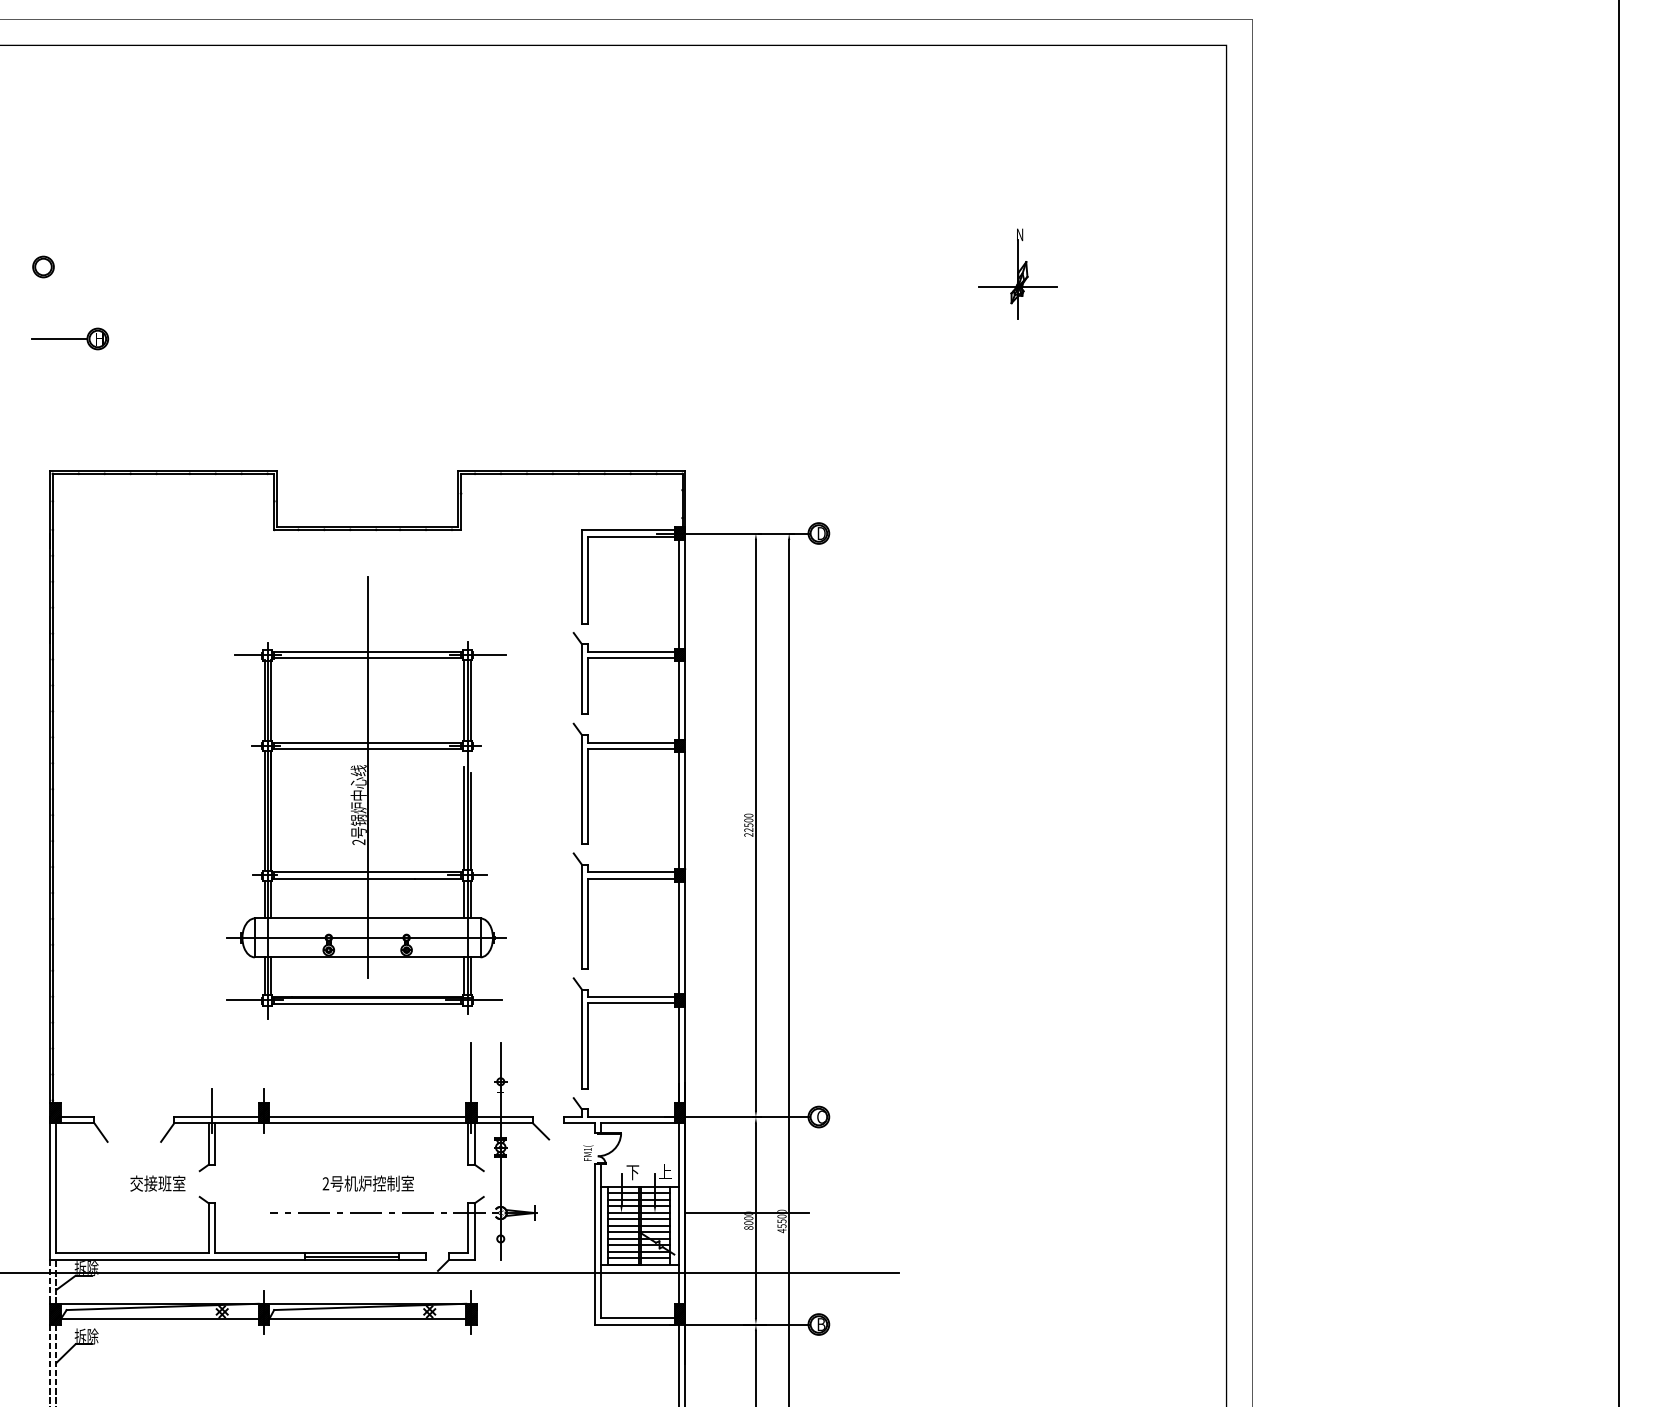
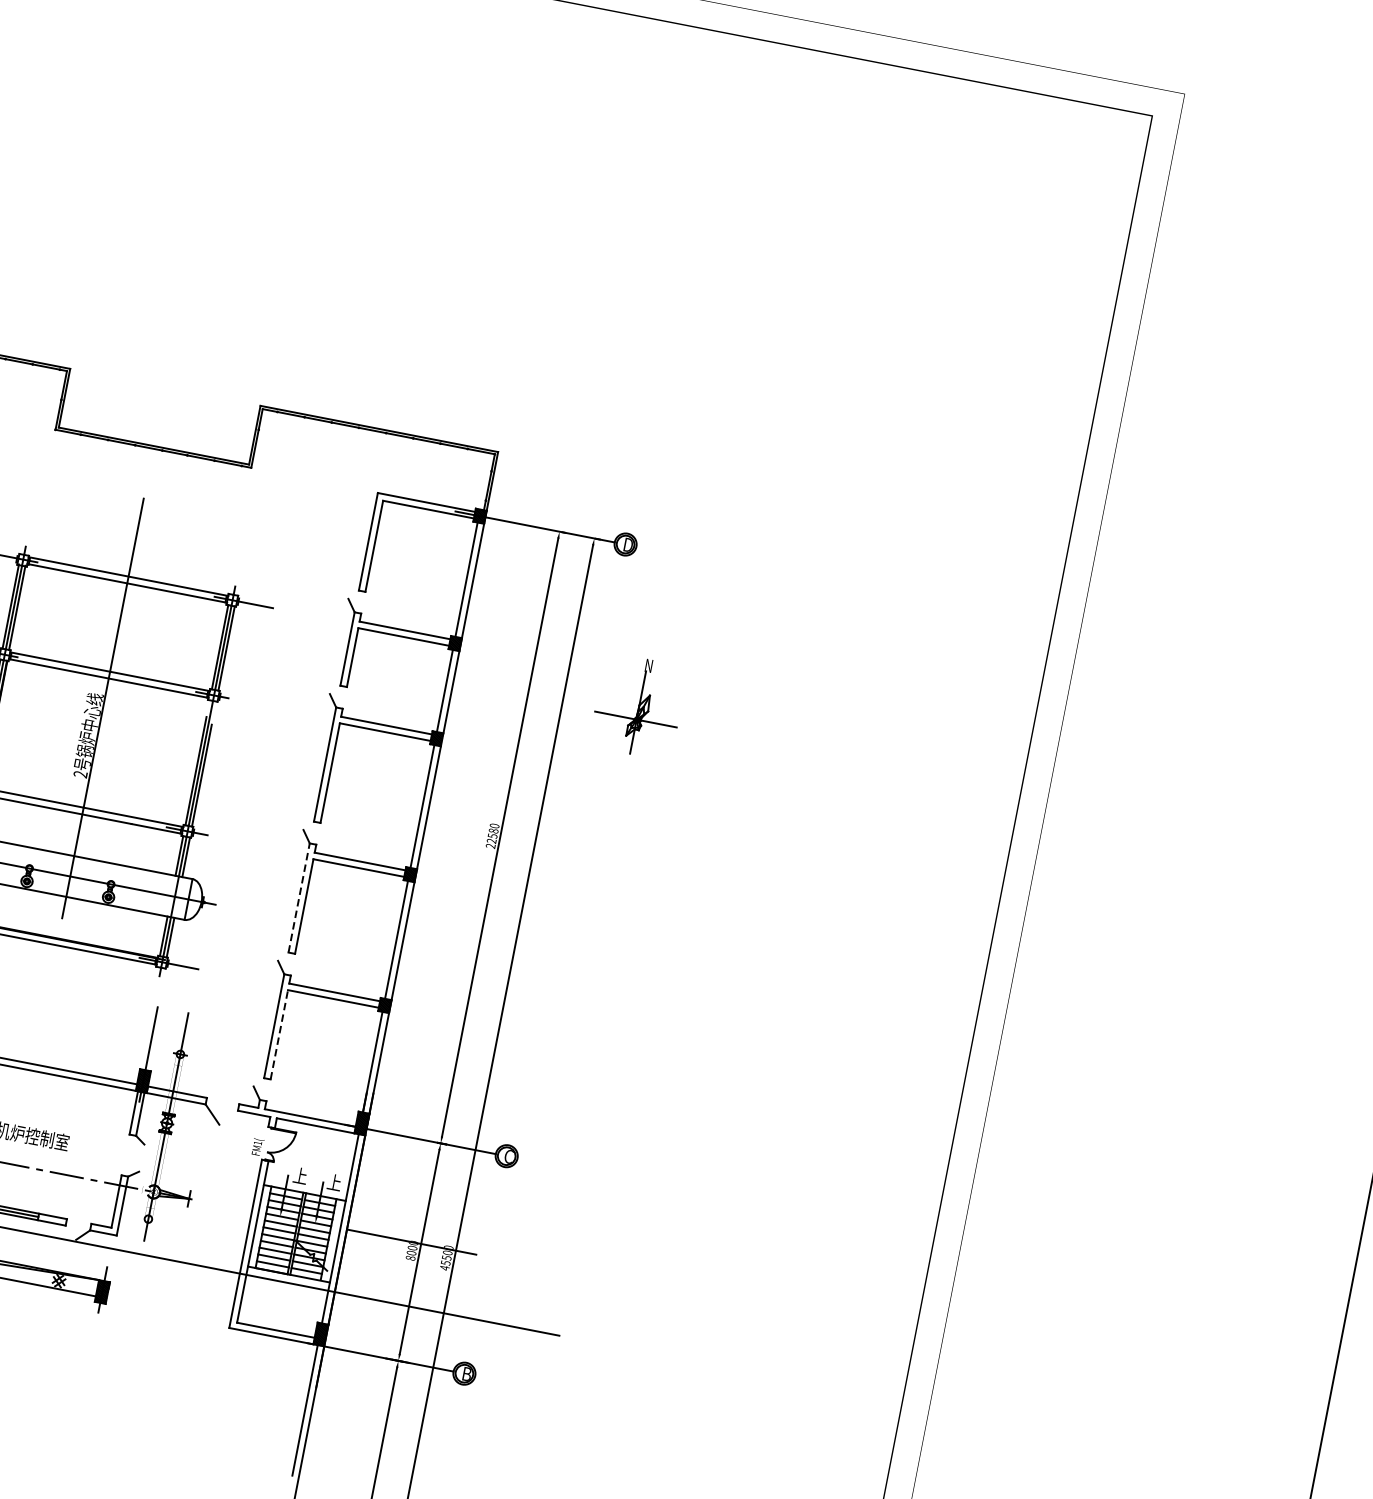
part: (1017, 273) -> (638, 705), moved
text: (749, 820) -> (494, 831), 22500 -> 22580
line: (581, 916) -> (298, 897), solid -> dashed
line: (588, 1046) -> (279, 1035), solid -> dashed
text: (632, 1172) -> (300, 1176), 下 -> 上

